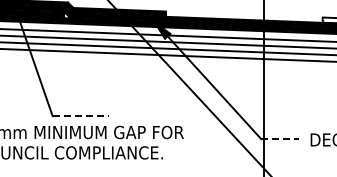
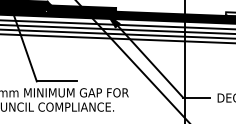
line: (81, 116) -> (57, 81), dashed -> solid
line: (280, 139) -> (196, 97), dashed -> solid

